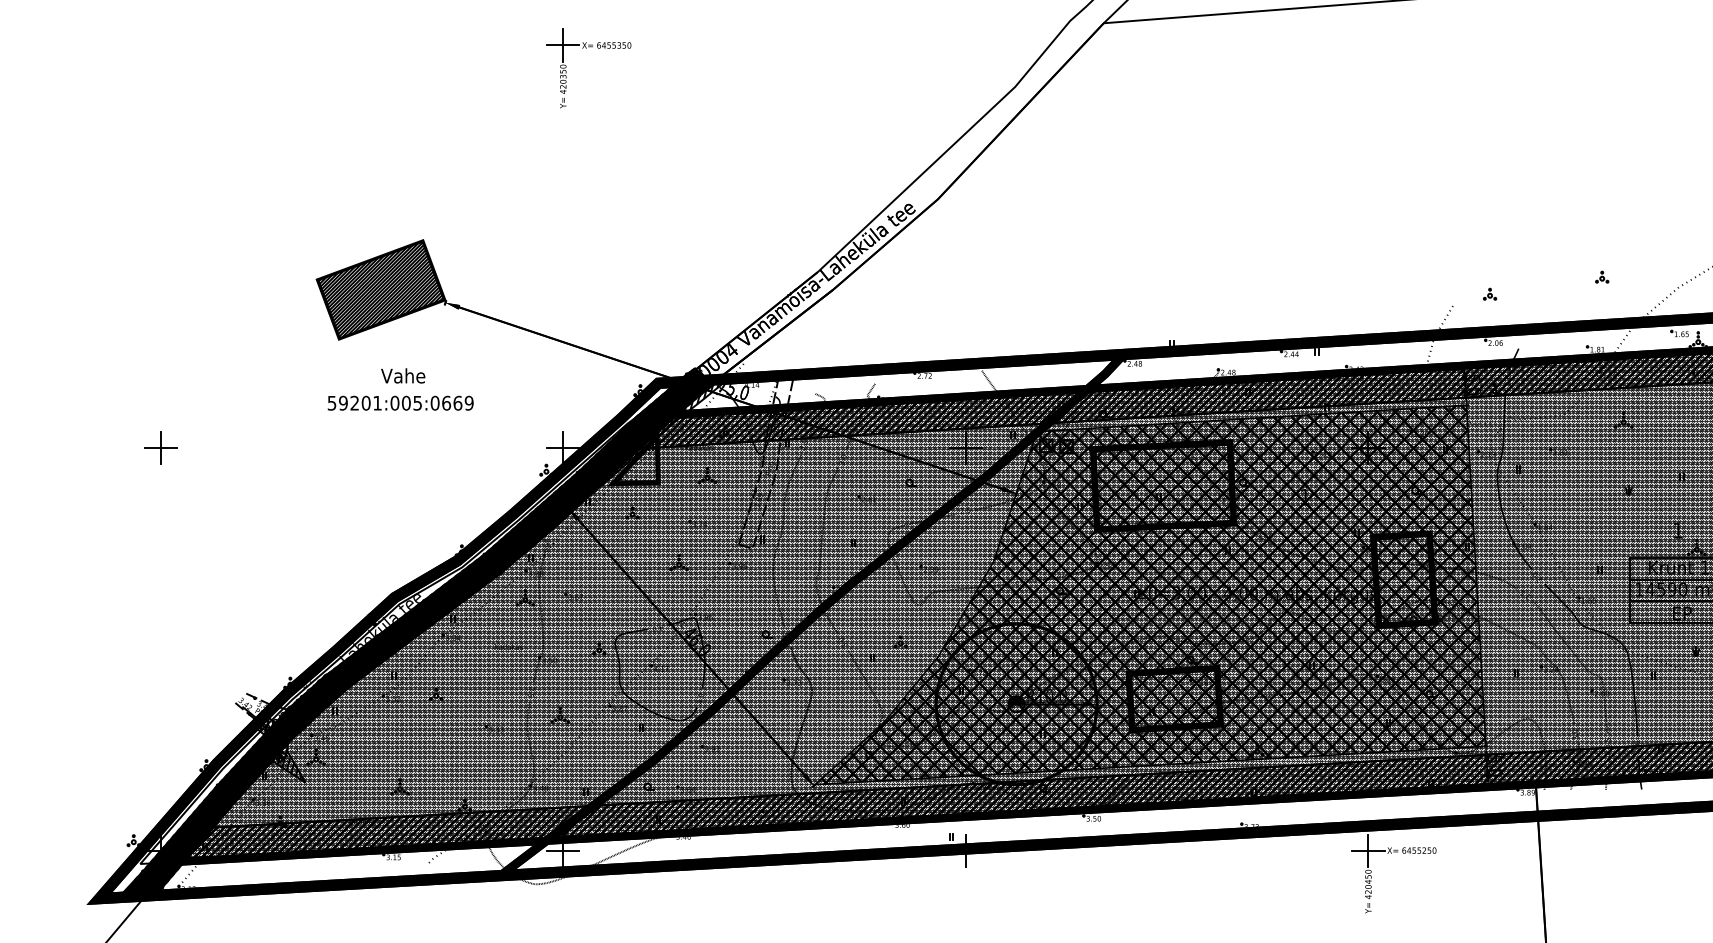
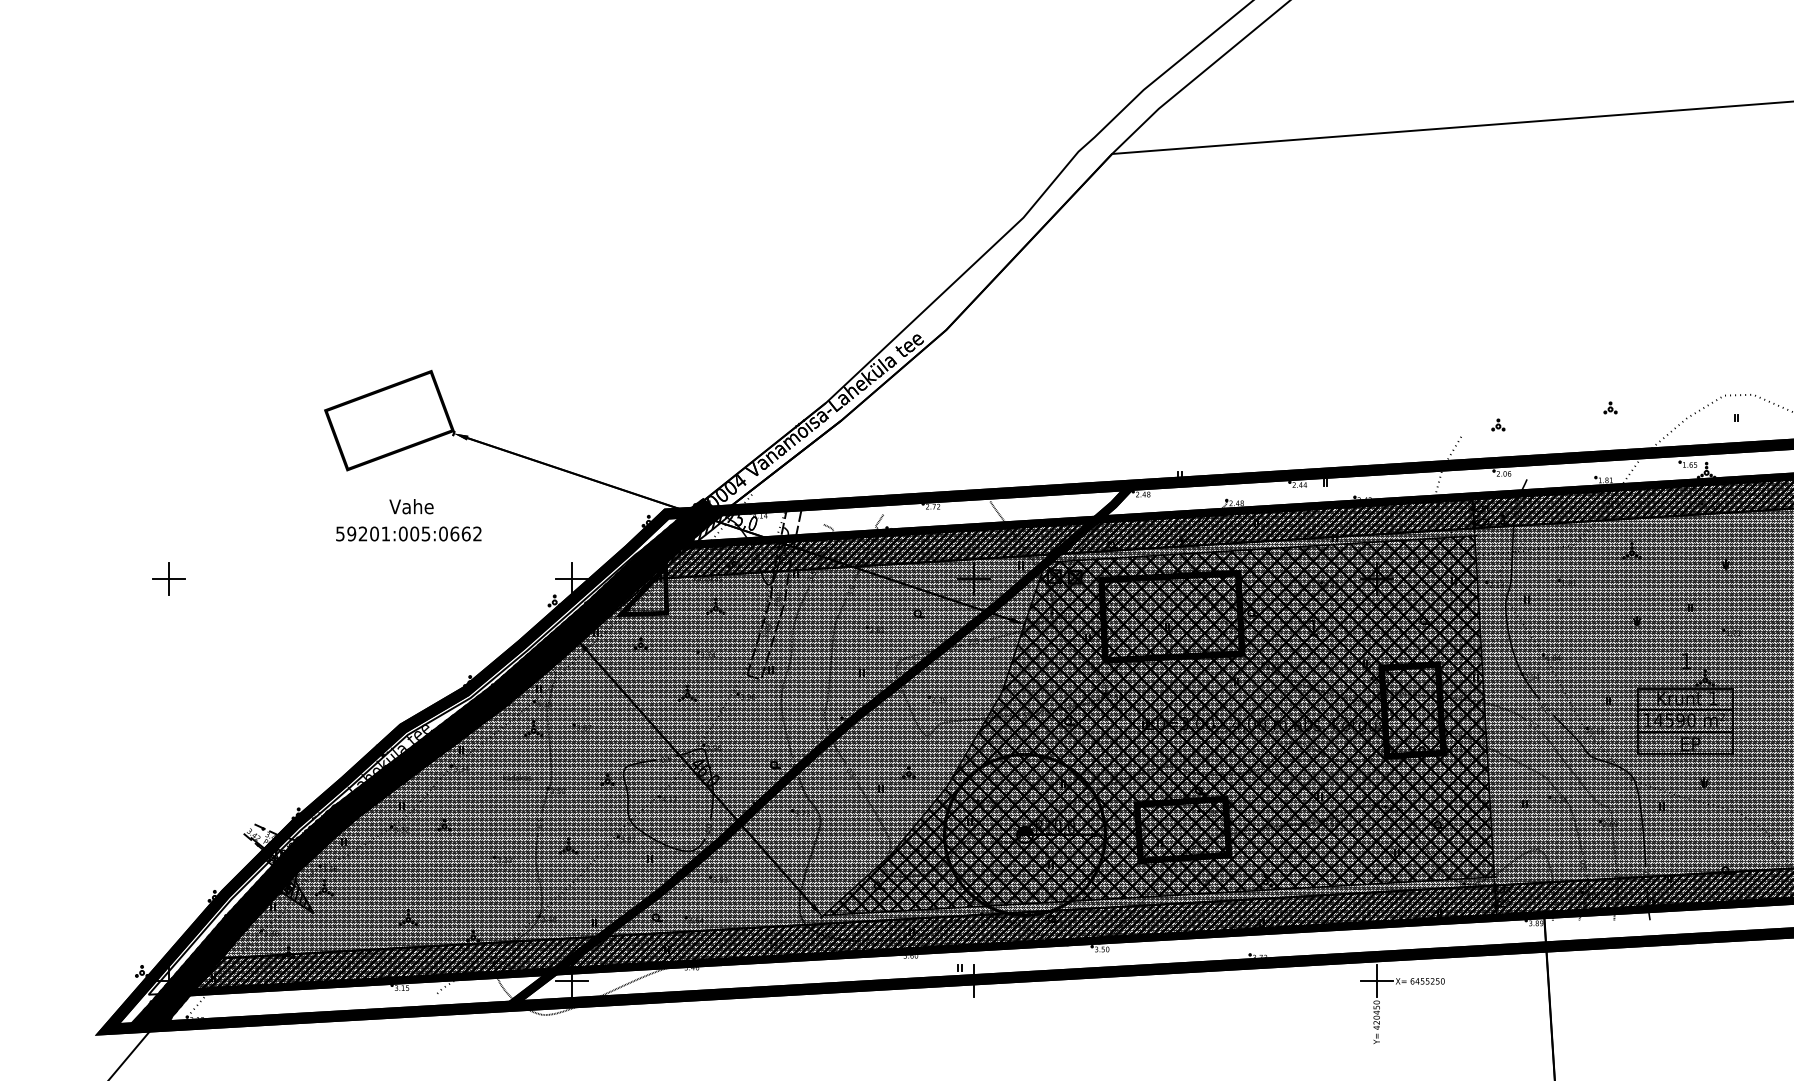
part: (587, 48) -> (595, 179), removed
hatch: (381, 289) -> (389, 420), removed
text: (469, 402) -> (477, 533), 59201:005:0669 -> 59201:005:0662

